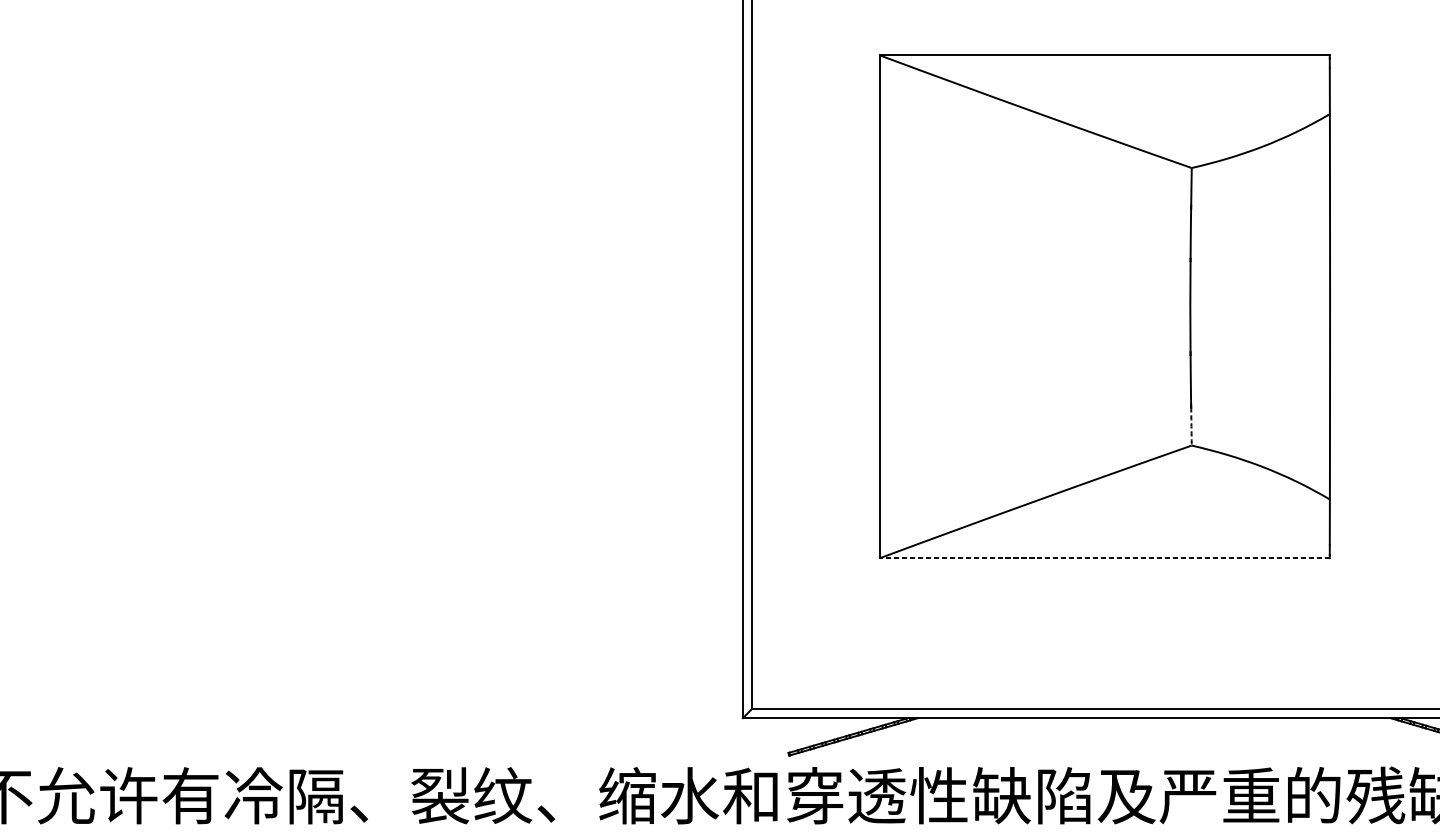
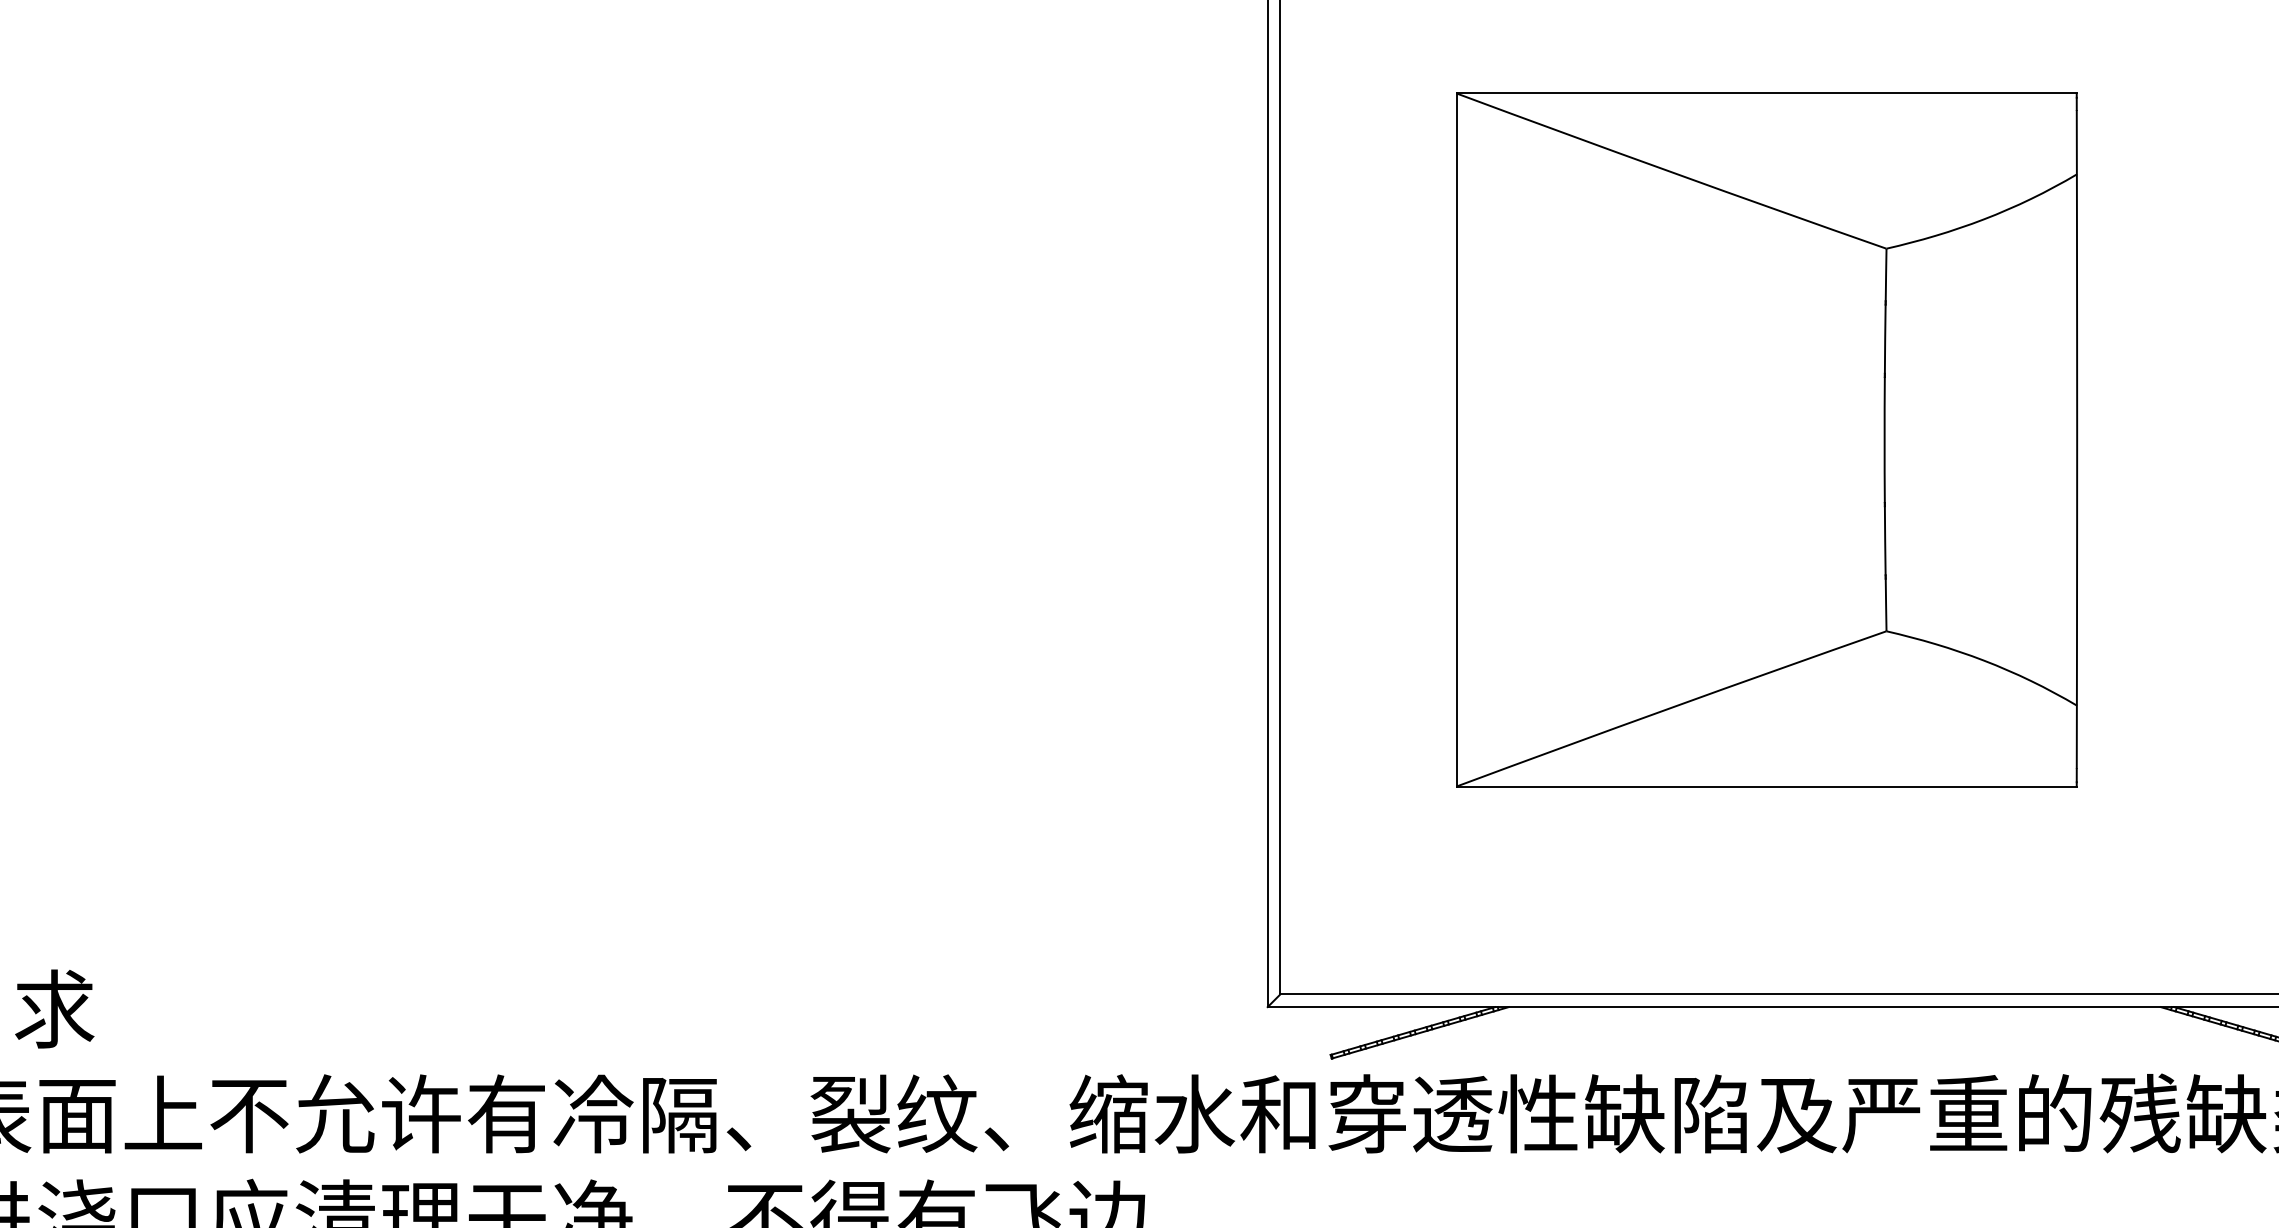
arc: (1191, 426) -> (1886, 604), dashed -> solid
line: (1104, 558) -> (1766, 786), dashed -> solid

